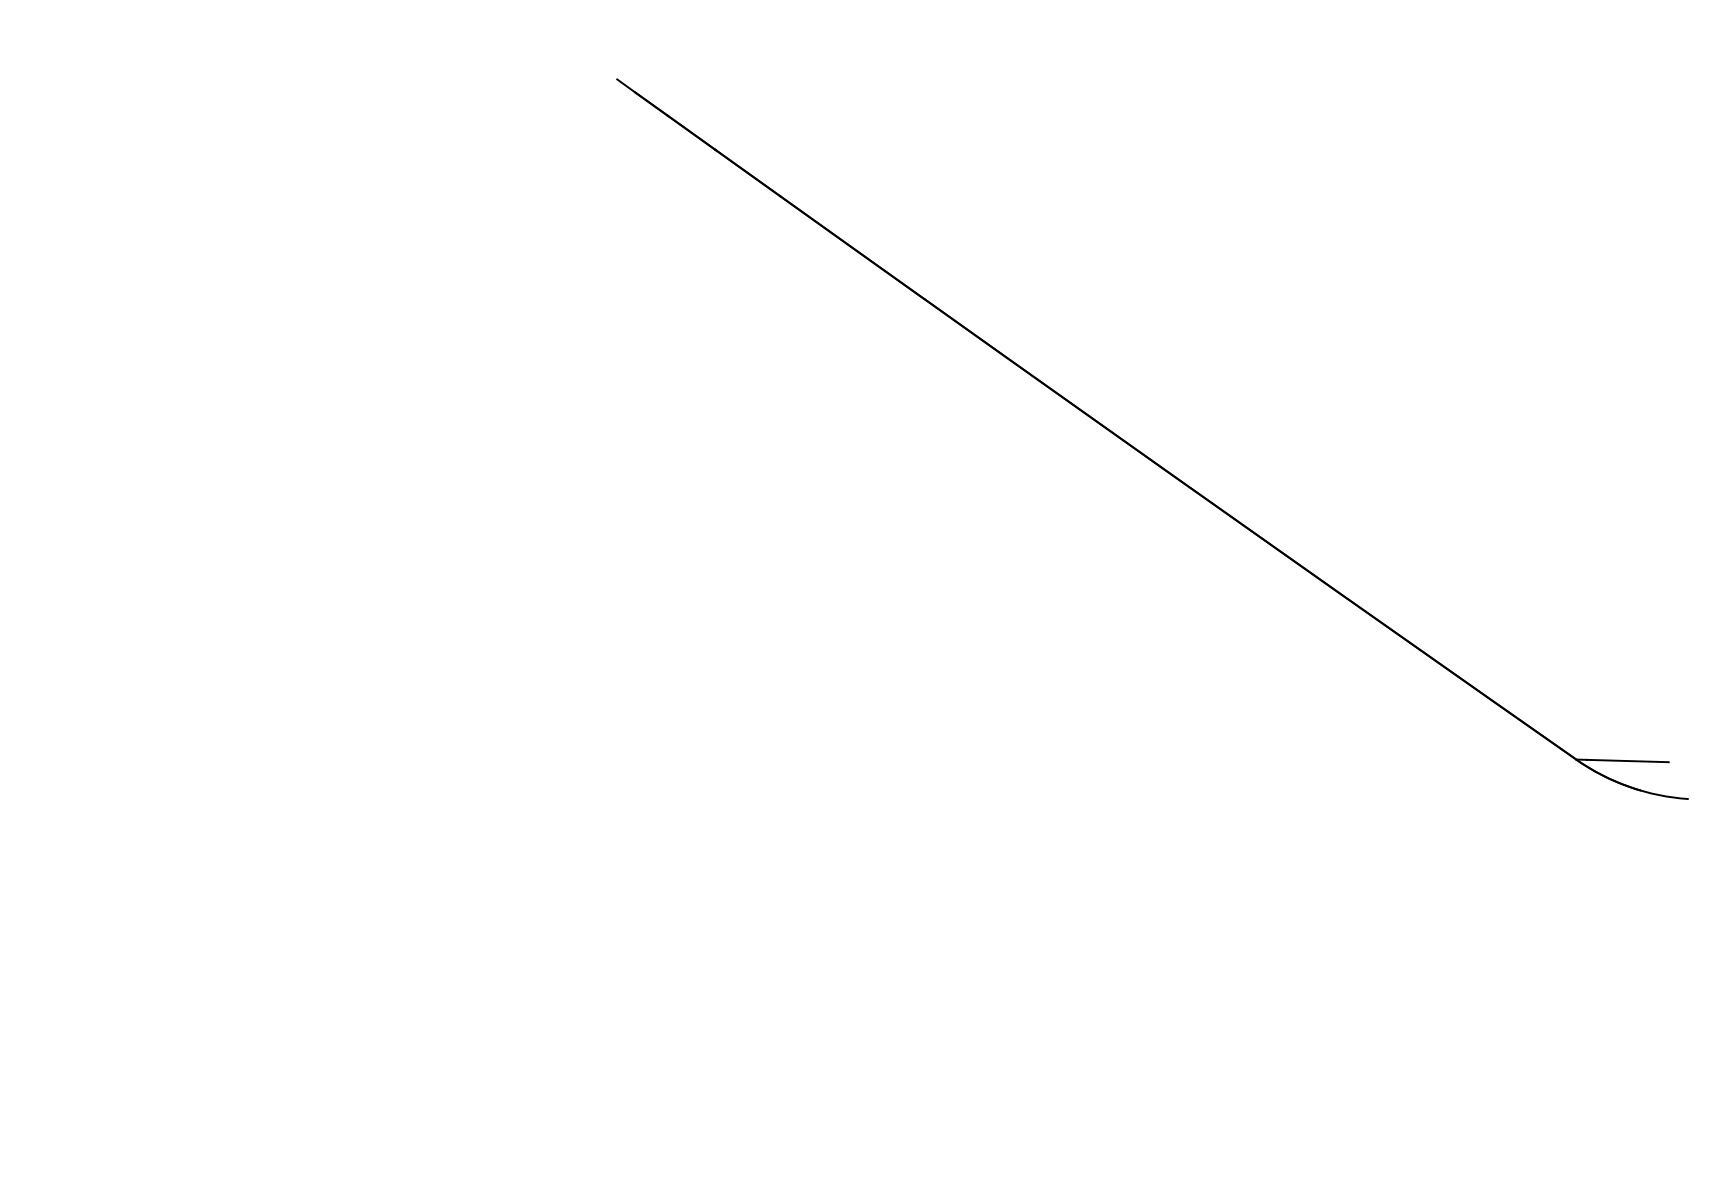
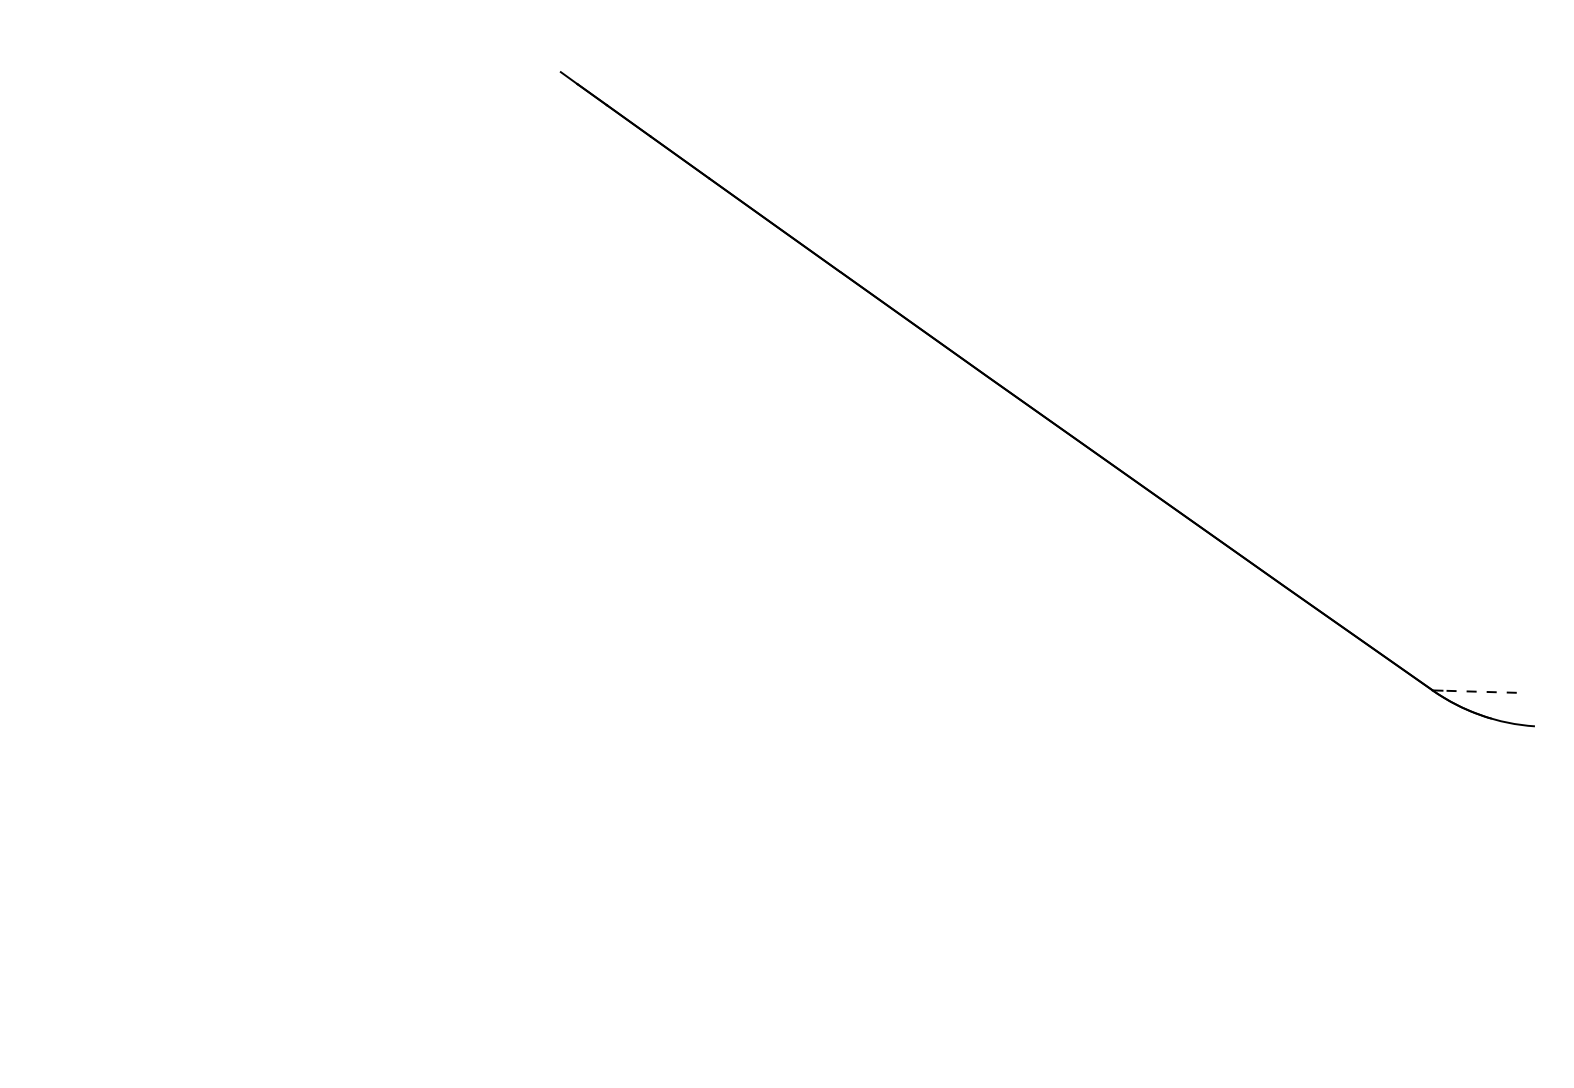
line: (1627, 761) -> (1479, 692), solid -> dashed

